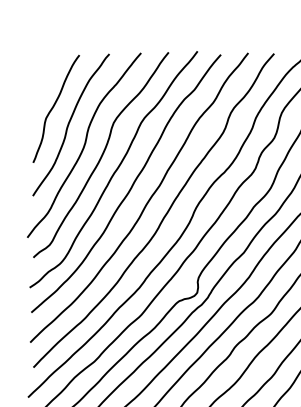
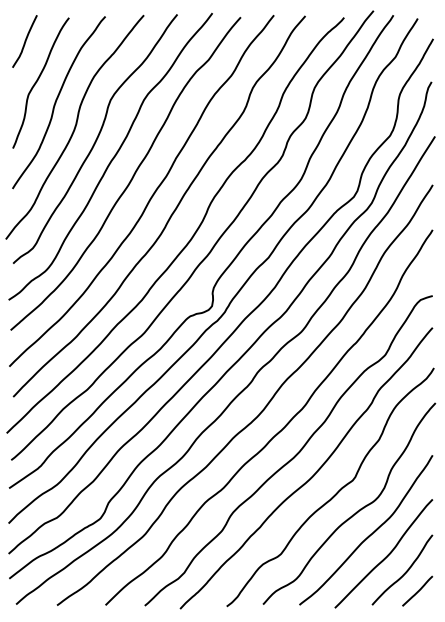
curve: (42, 74) -> (24, 41), added

